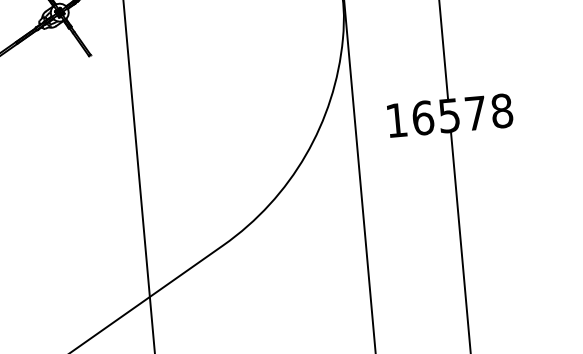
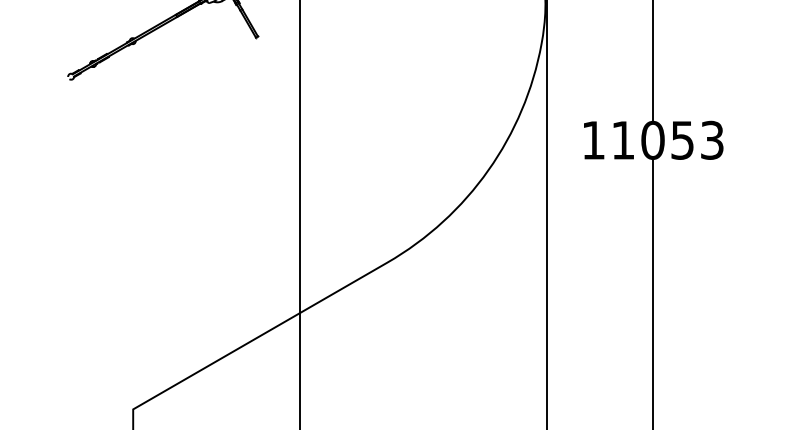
text: (462, 113) -> (667, 139), 16578 -> 11053

